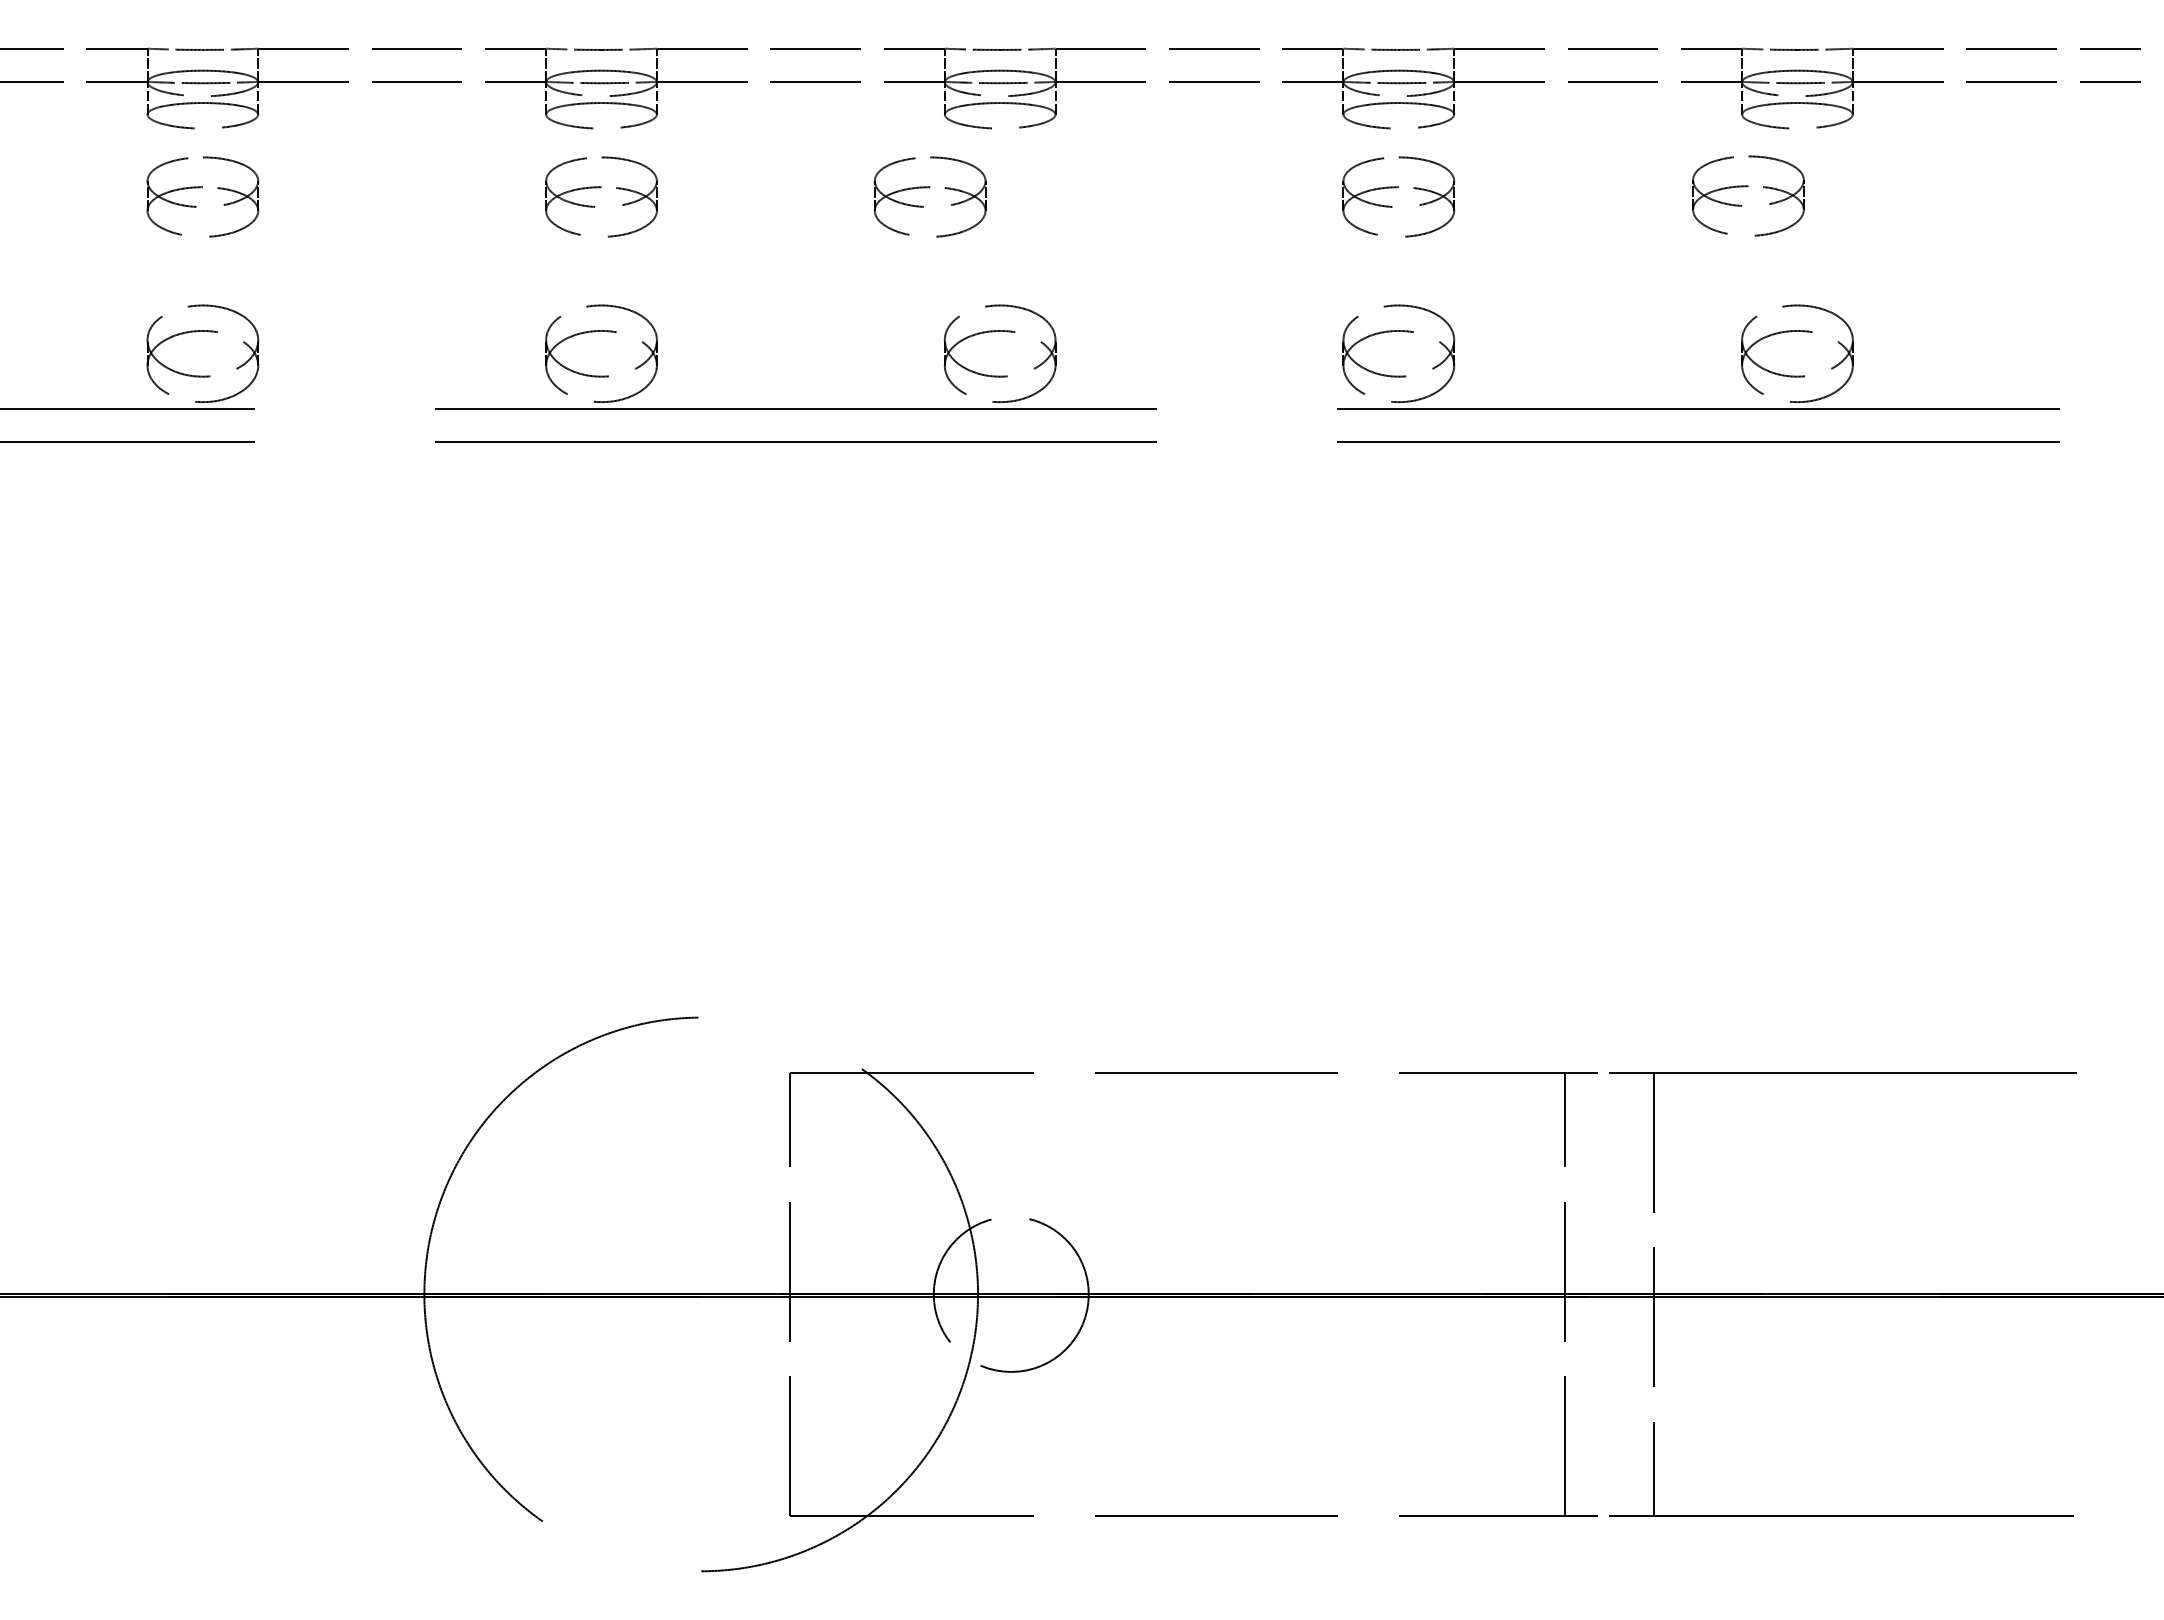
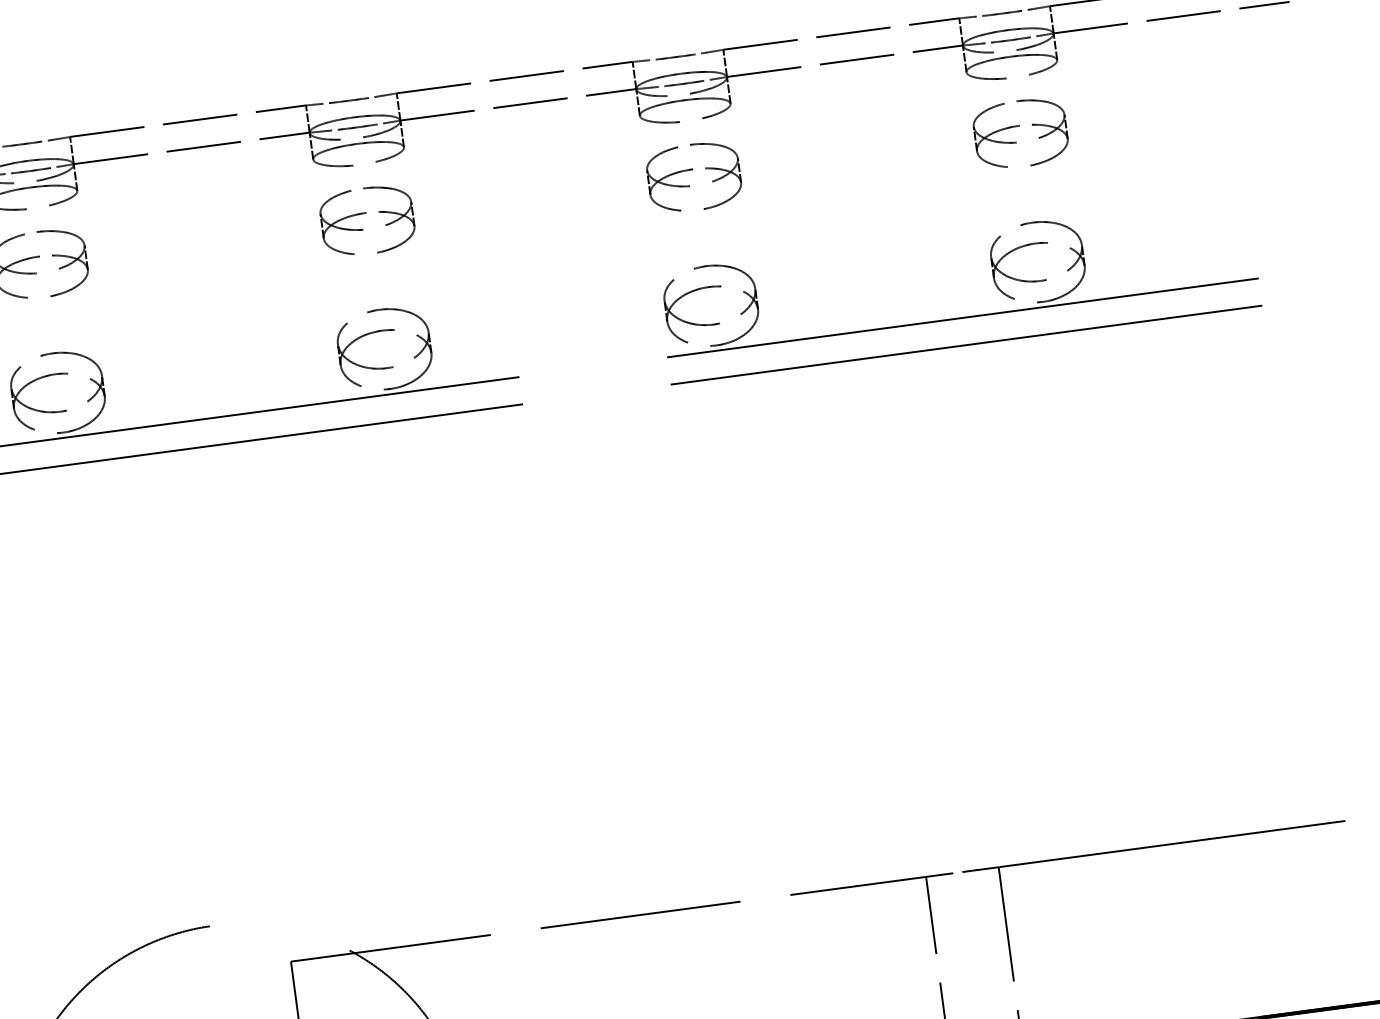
part: (1747, 187) -> (1019, 126), moved
part: (929, 188) -> (366, 214), moved

